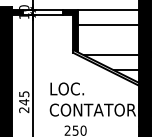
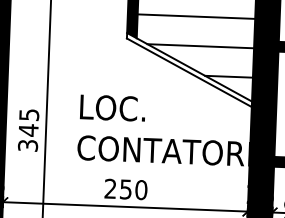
line: (108, 40) -> (196, 17), added
text: (24, 109) -> (28, 144), 245 -> 345

